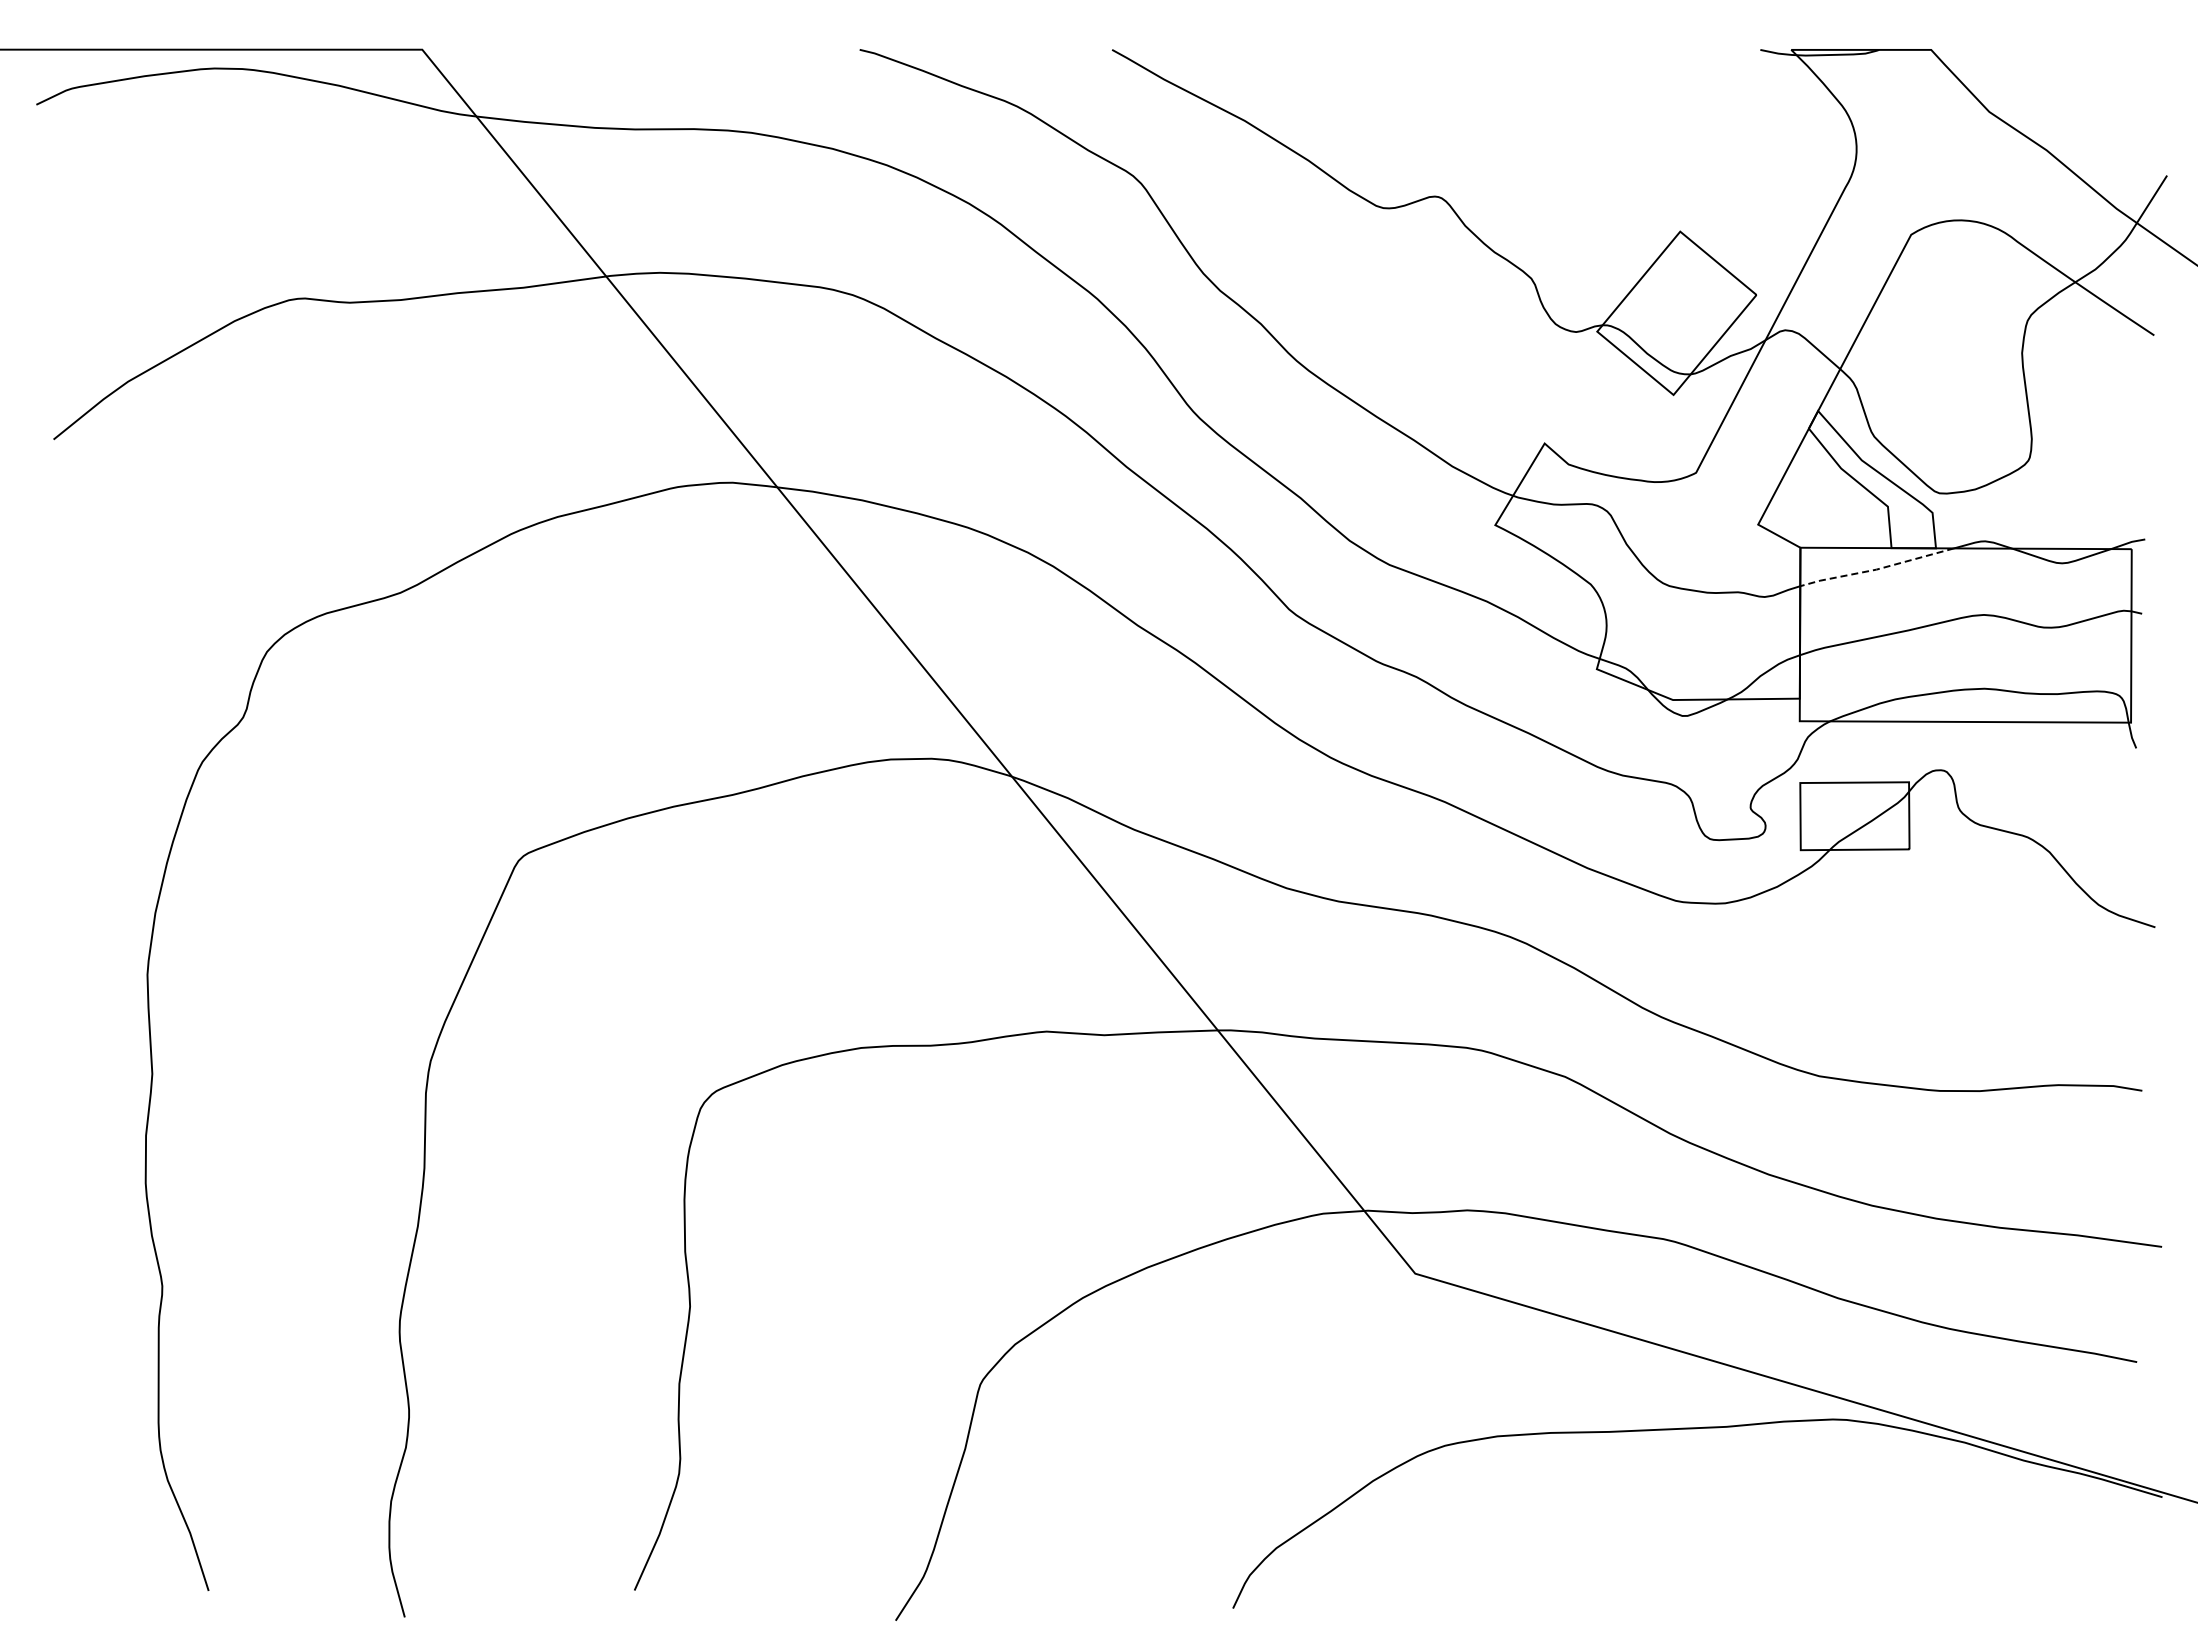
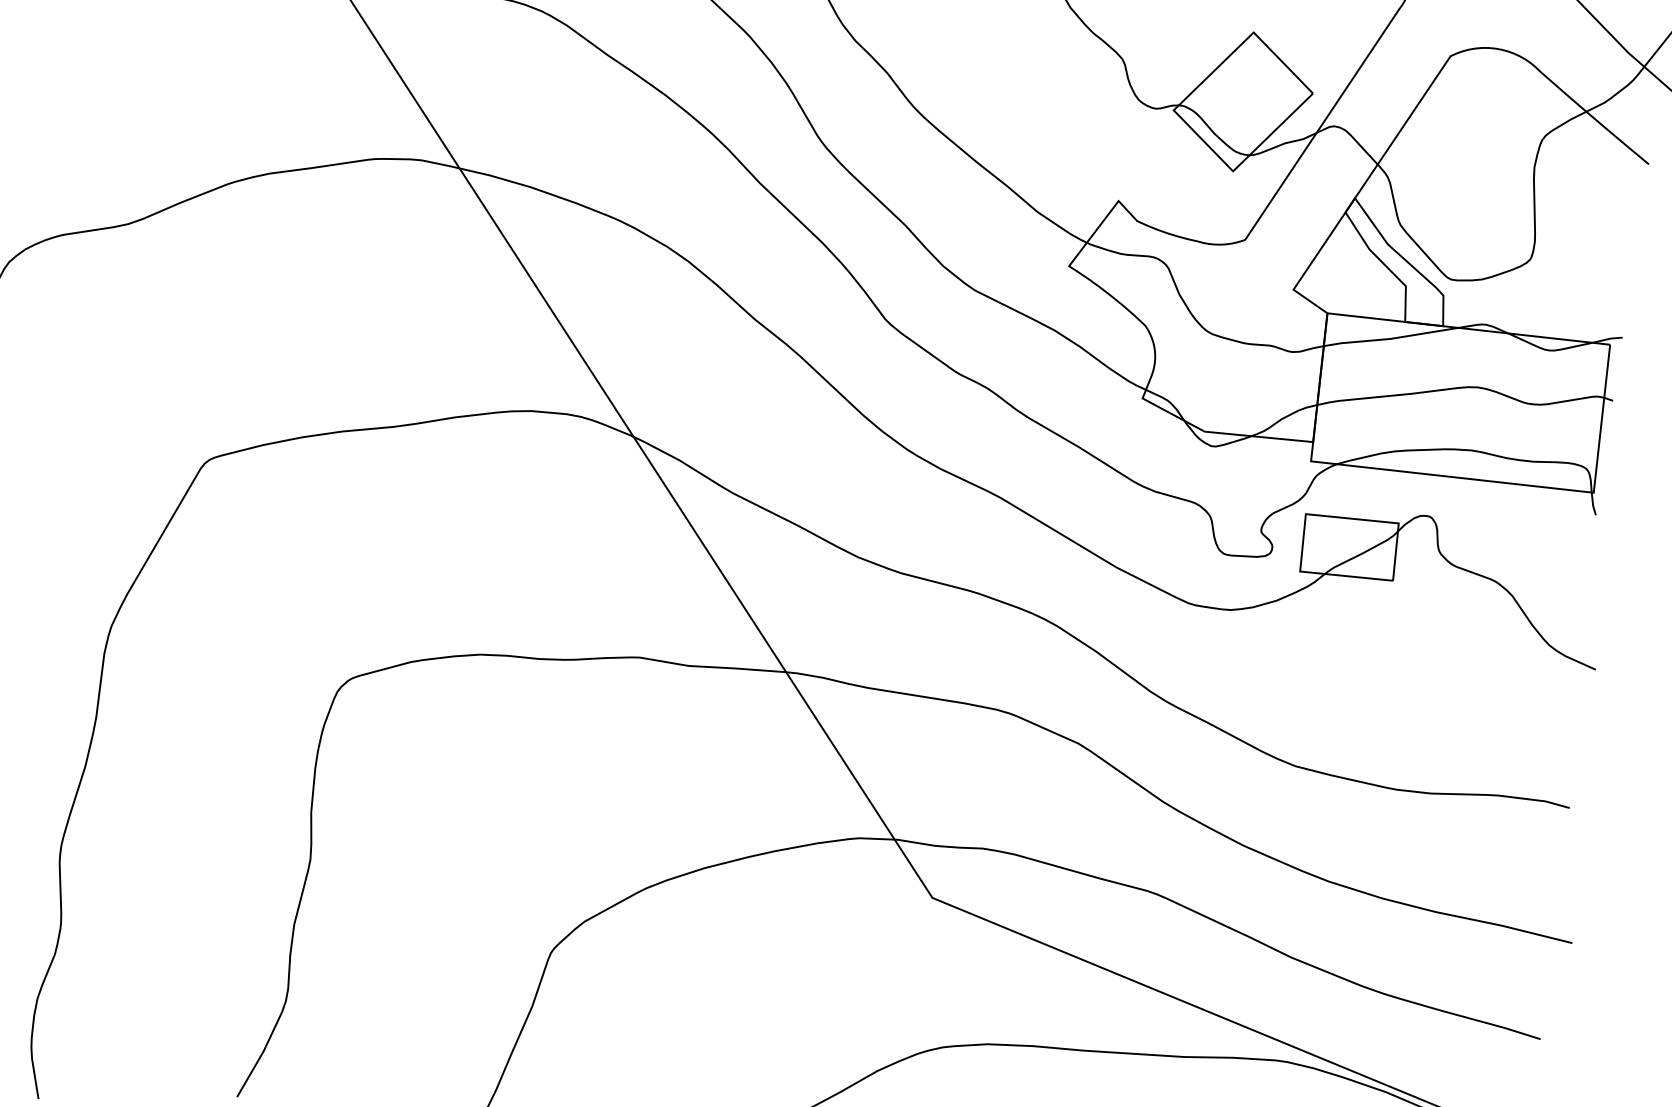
line: (1876, 569) -> (1390, 338), dashed -> solid

